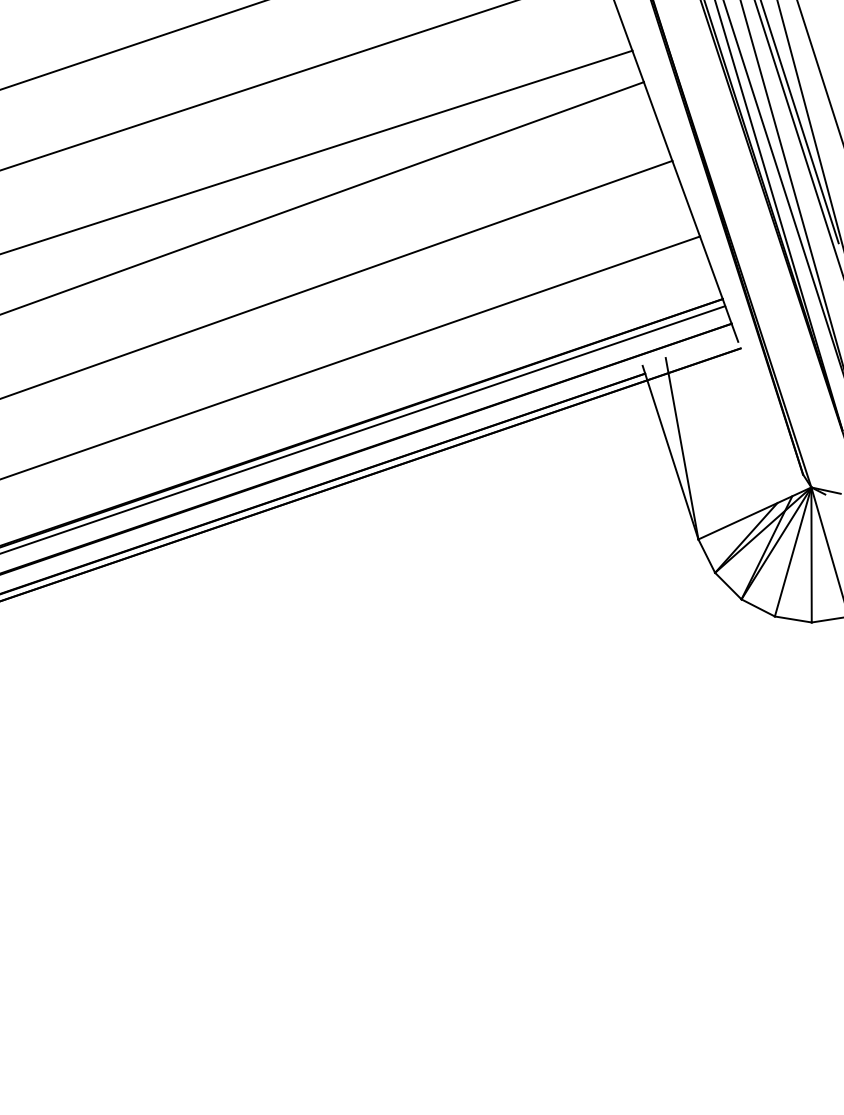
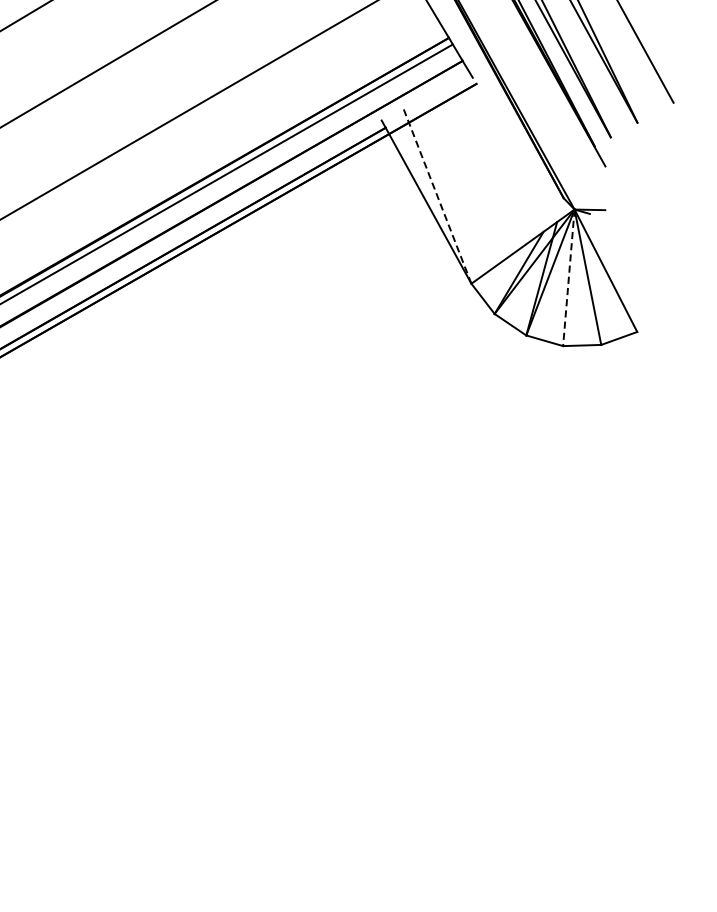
line: (682, 448) -> (437, 195), solid -> dashed
line: (793, 552) -> (569, 278), solid -> dashed

